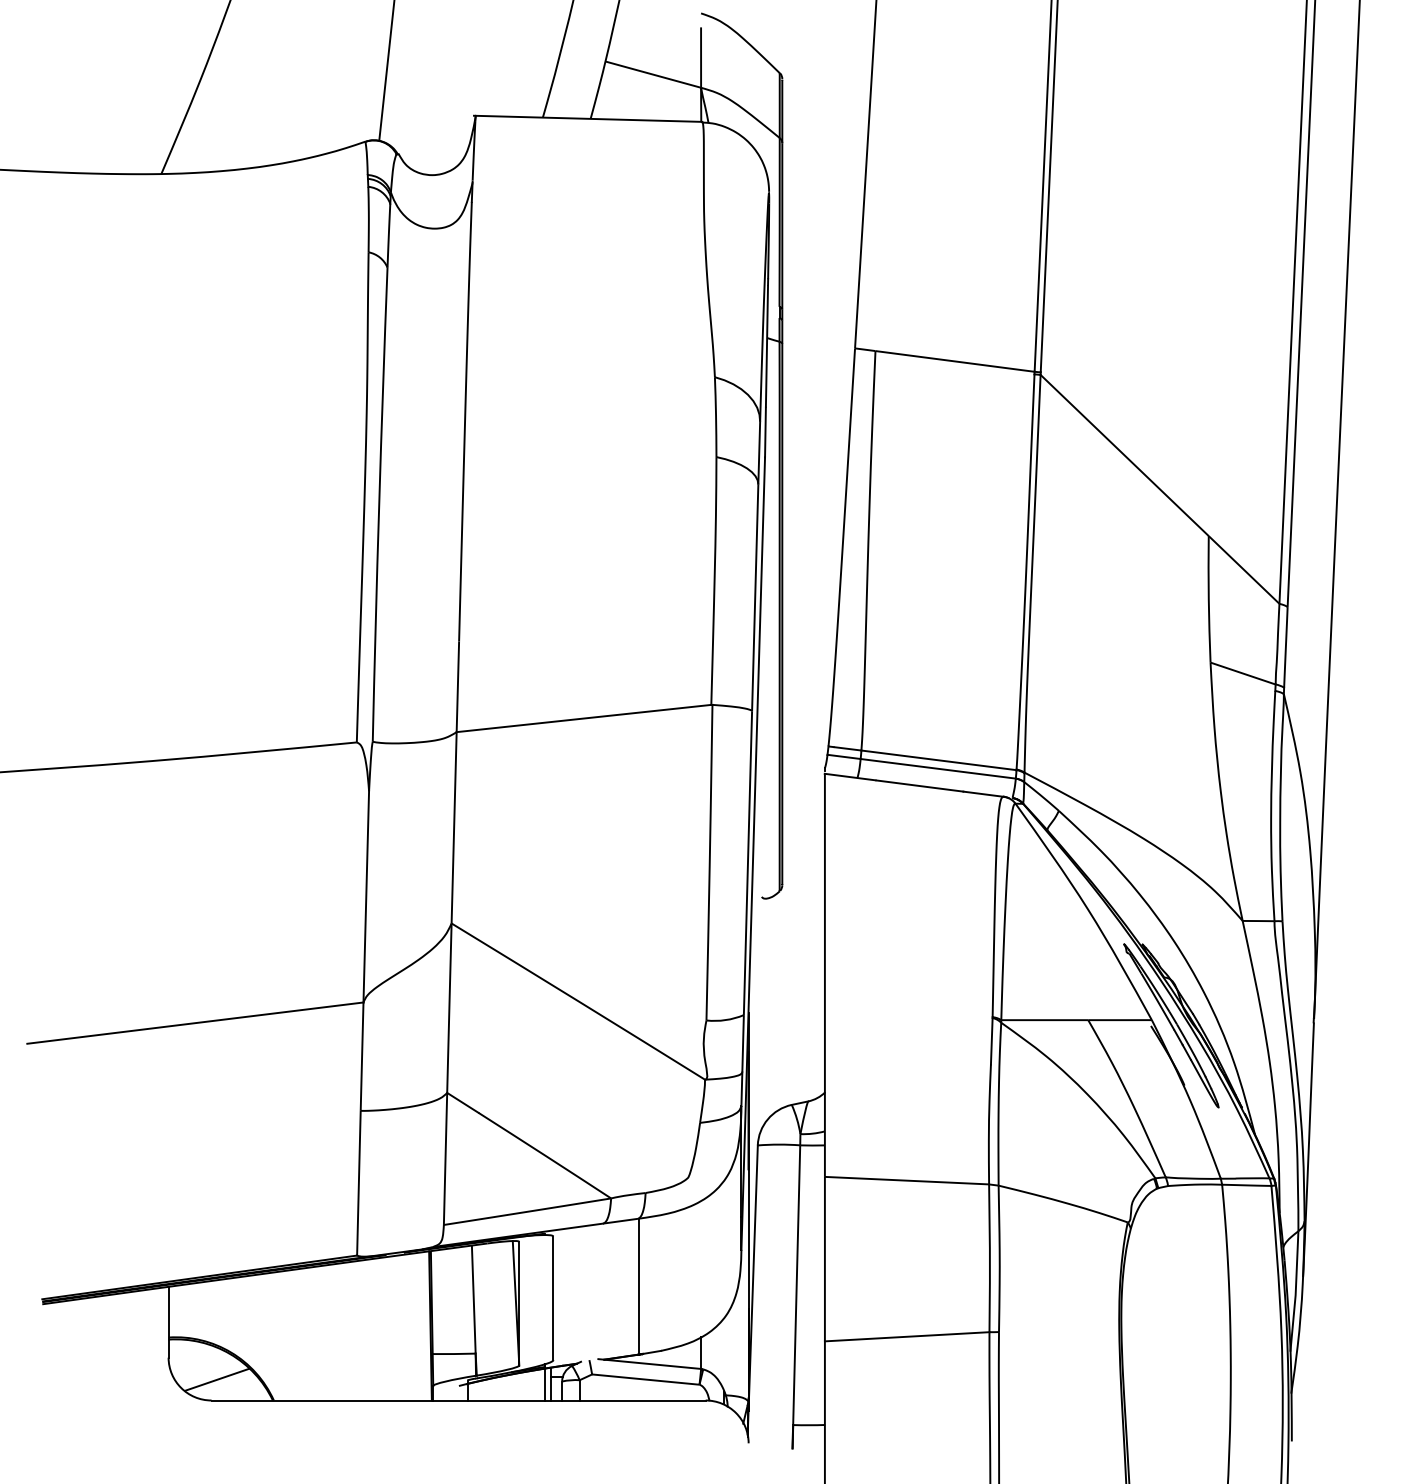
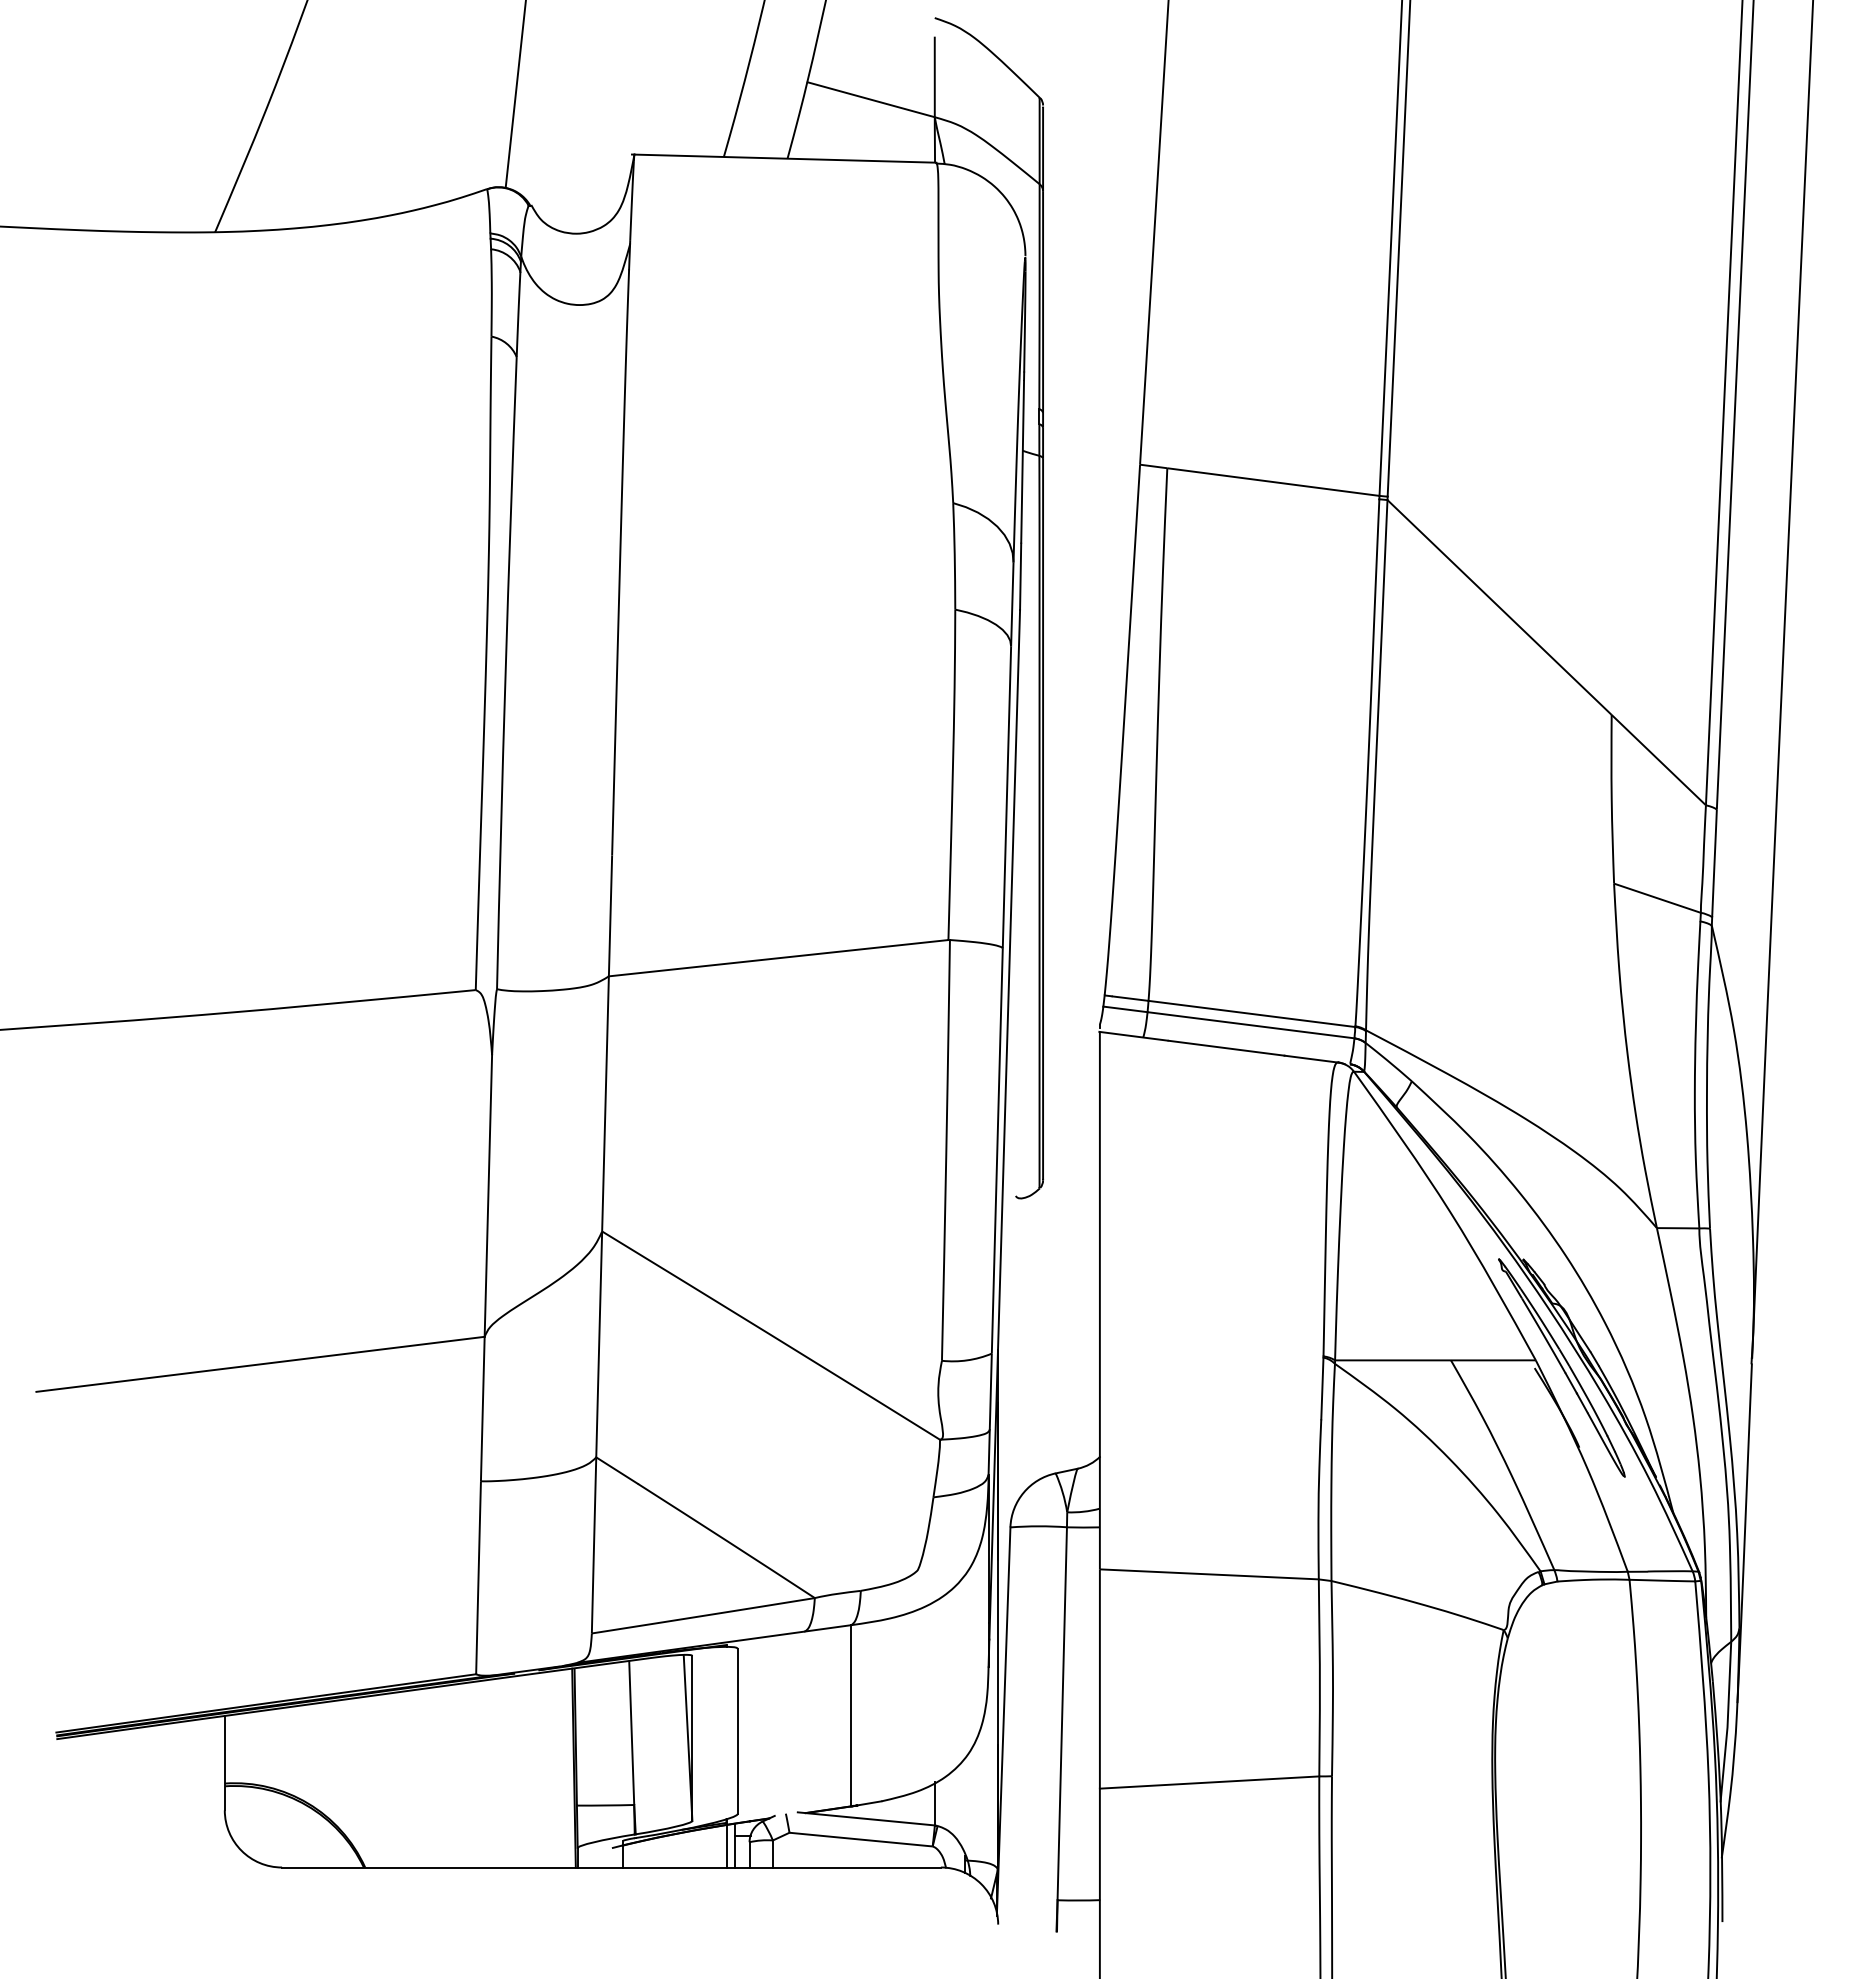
line: (217, 1379) -> (289, 1839), removed

